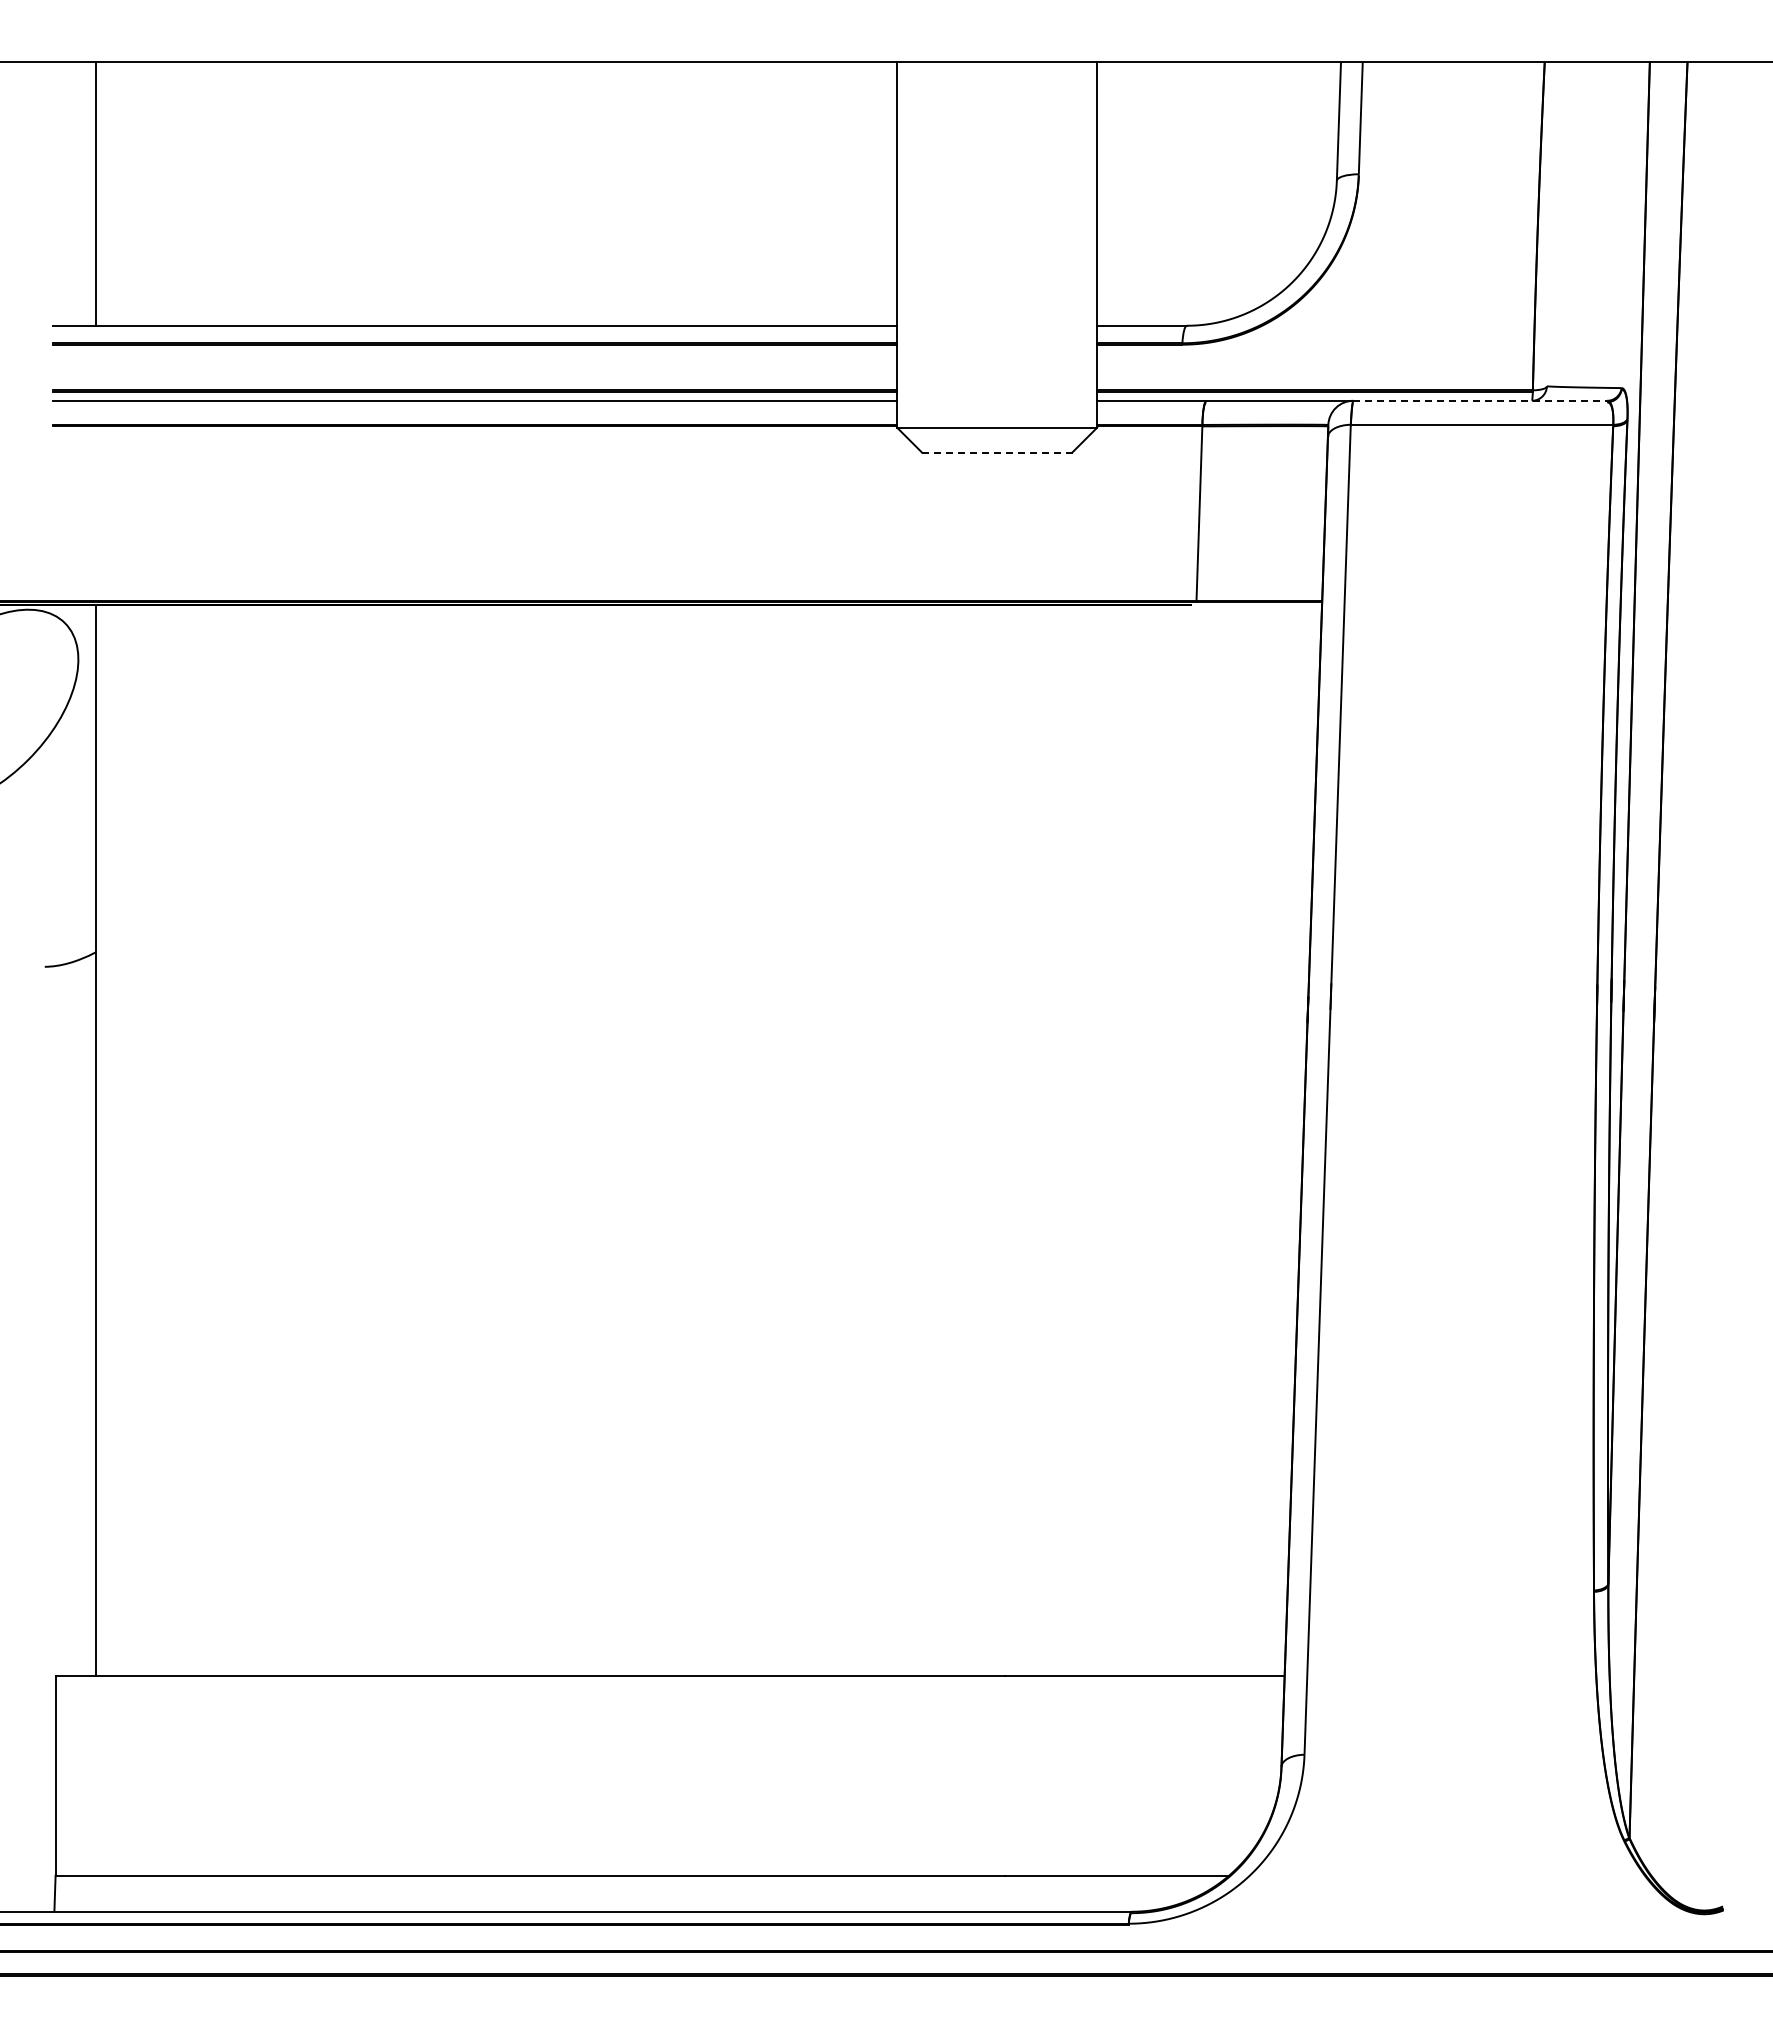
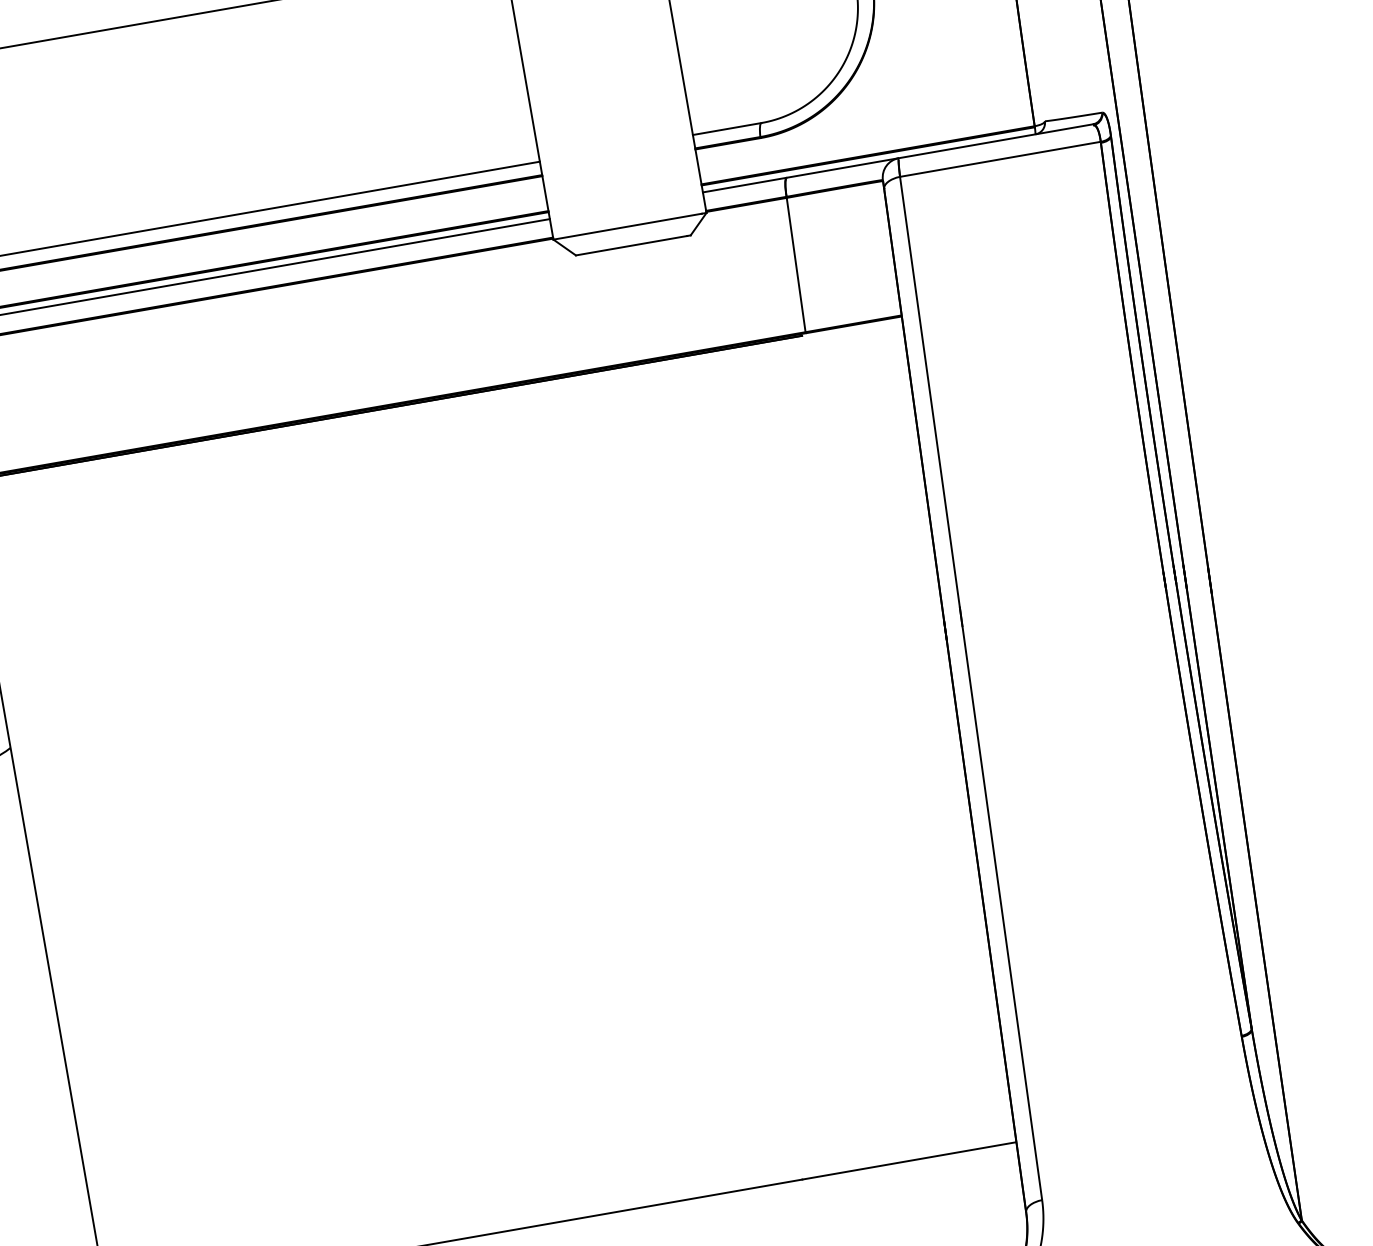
line: (1480, 400) -> (996, 141), dashed -> solid
line: (994, 452) -> (631, 245), dashed -> solid

